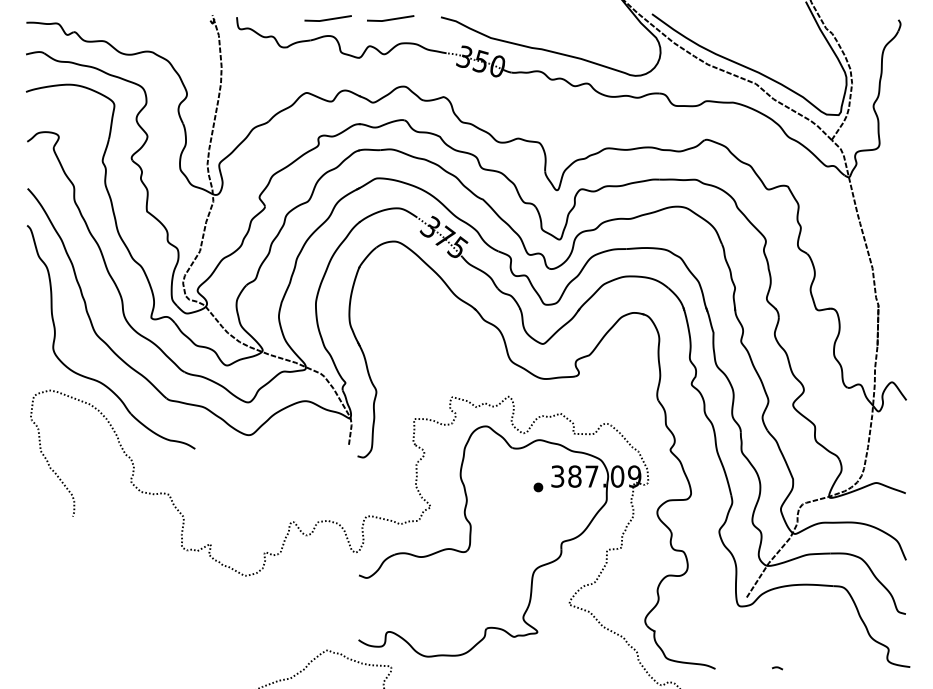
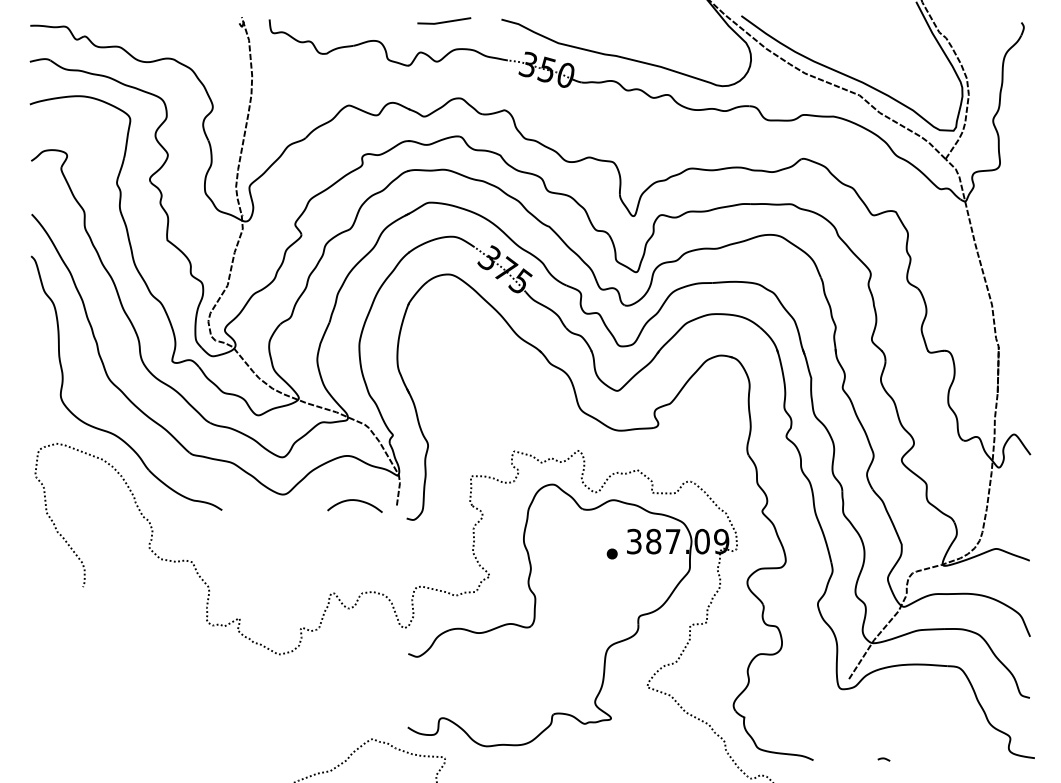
line: (328, 18) -> (373, 21), removed
curve: (312, 441) -> (355, 501), added

